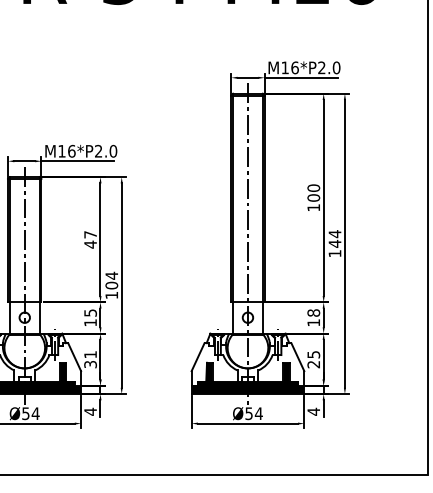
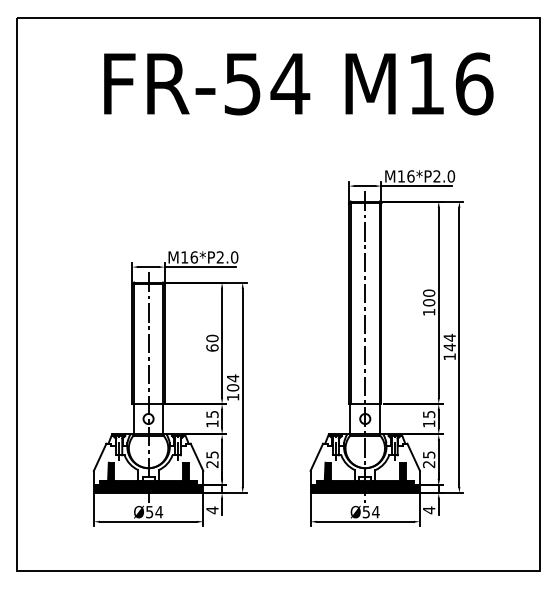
text: (90, 238) -> (212, 342), 47 -> 60
text: (313, 313) -> (428, 414), 18 -> 15
text: (90, 359) -> (212, 459), 31 -> 25

